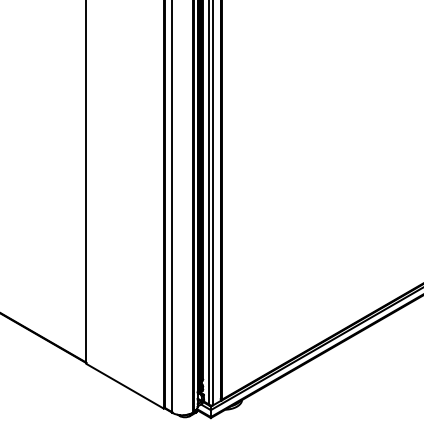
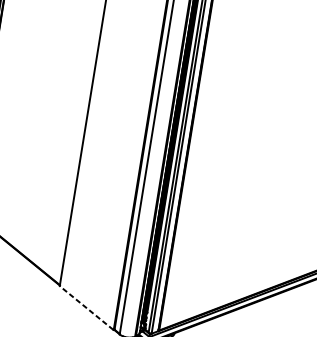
line: (124, 386) -> (86, 308), solid -> dashed

